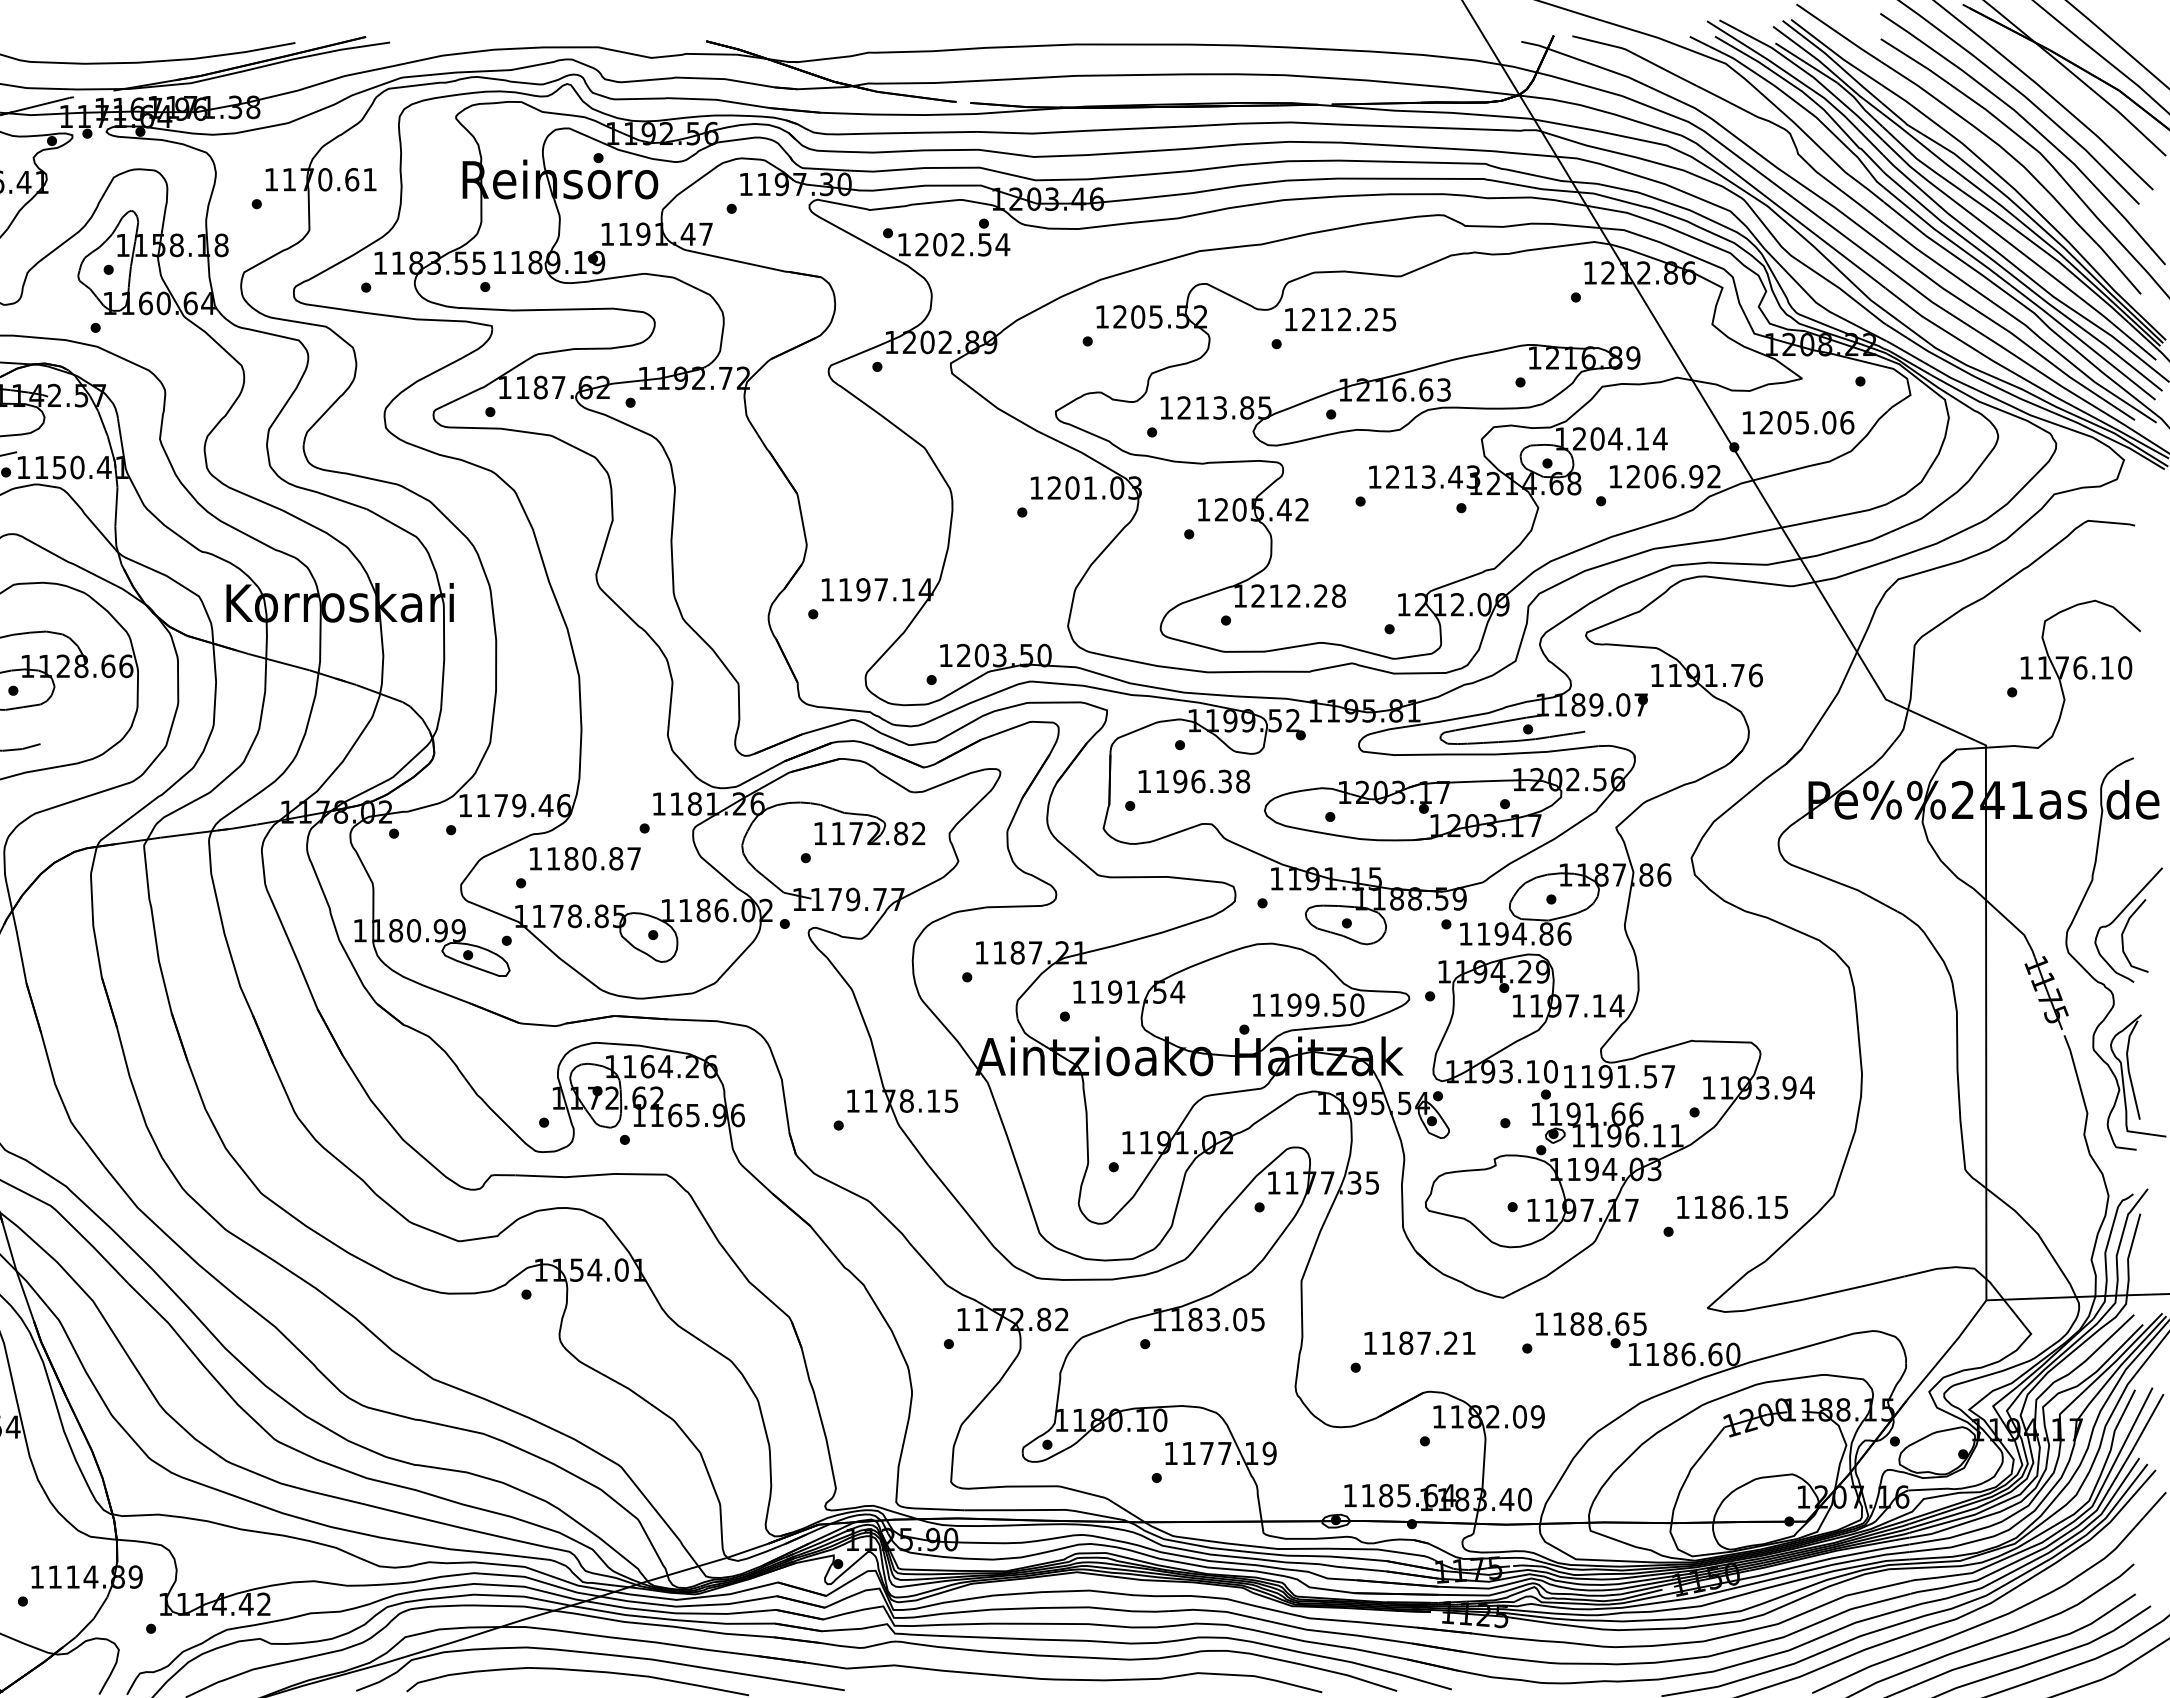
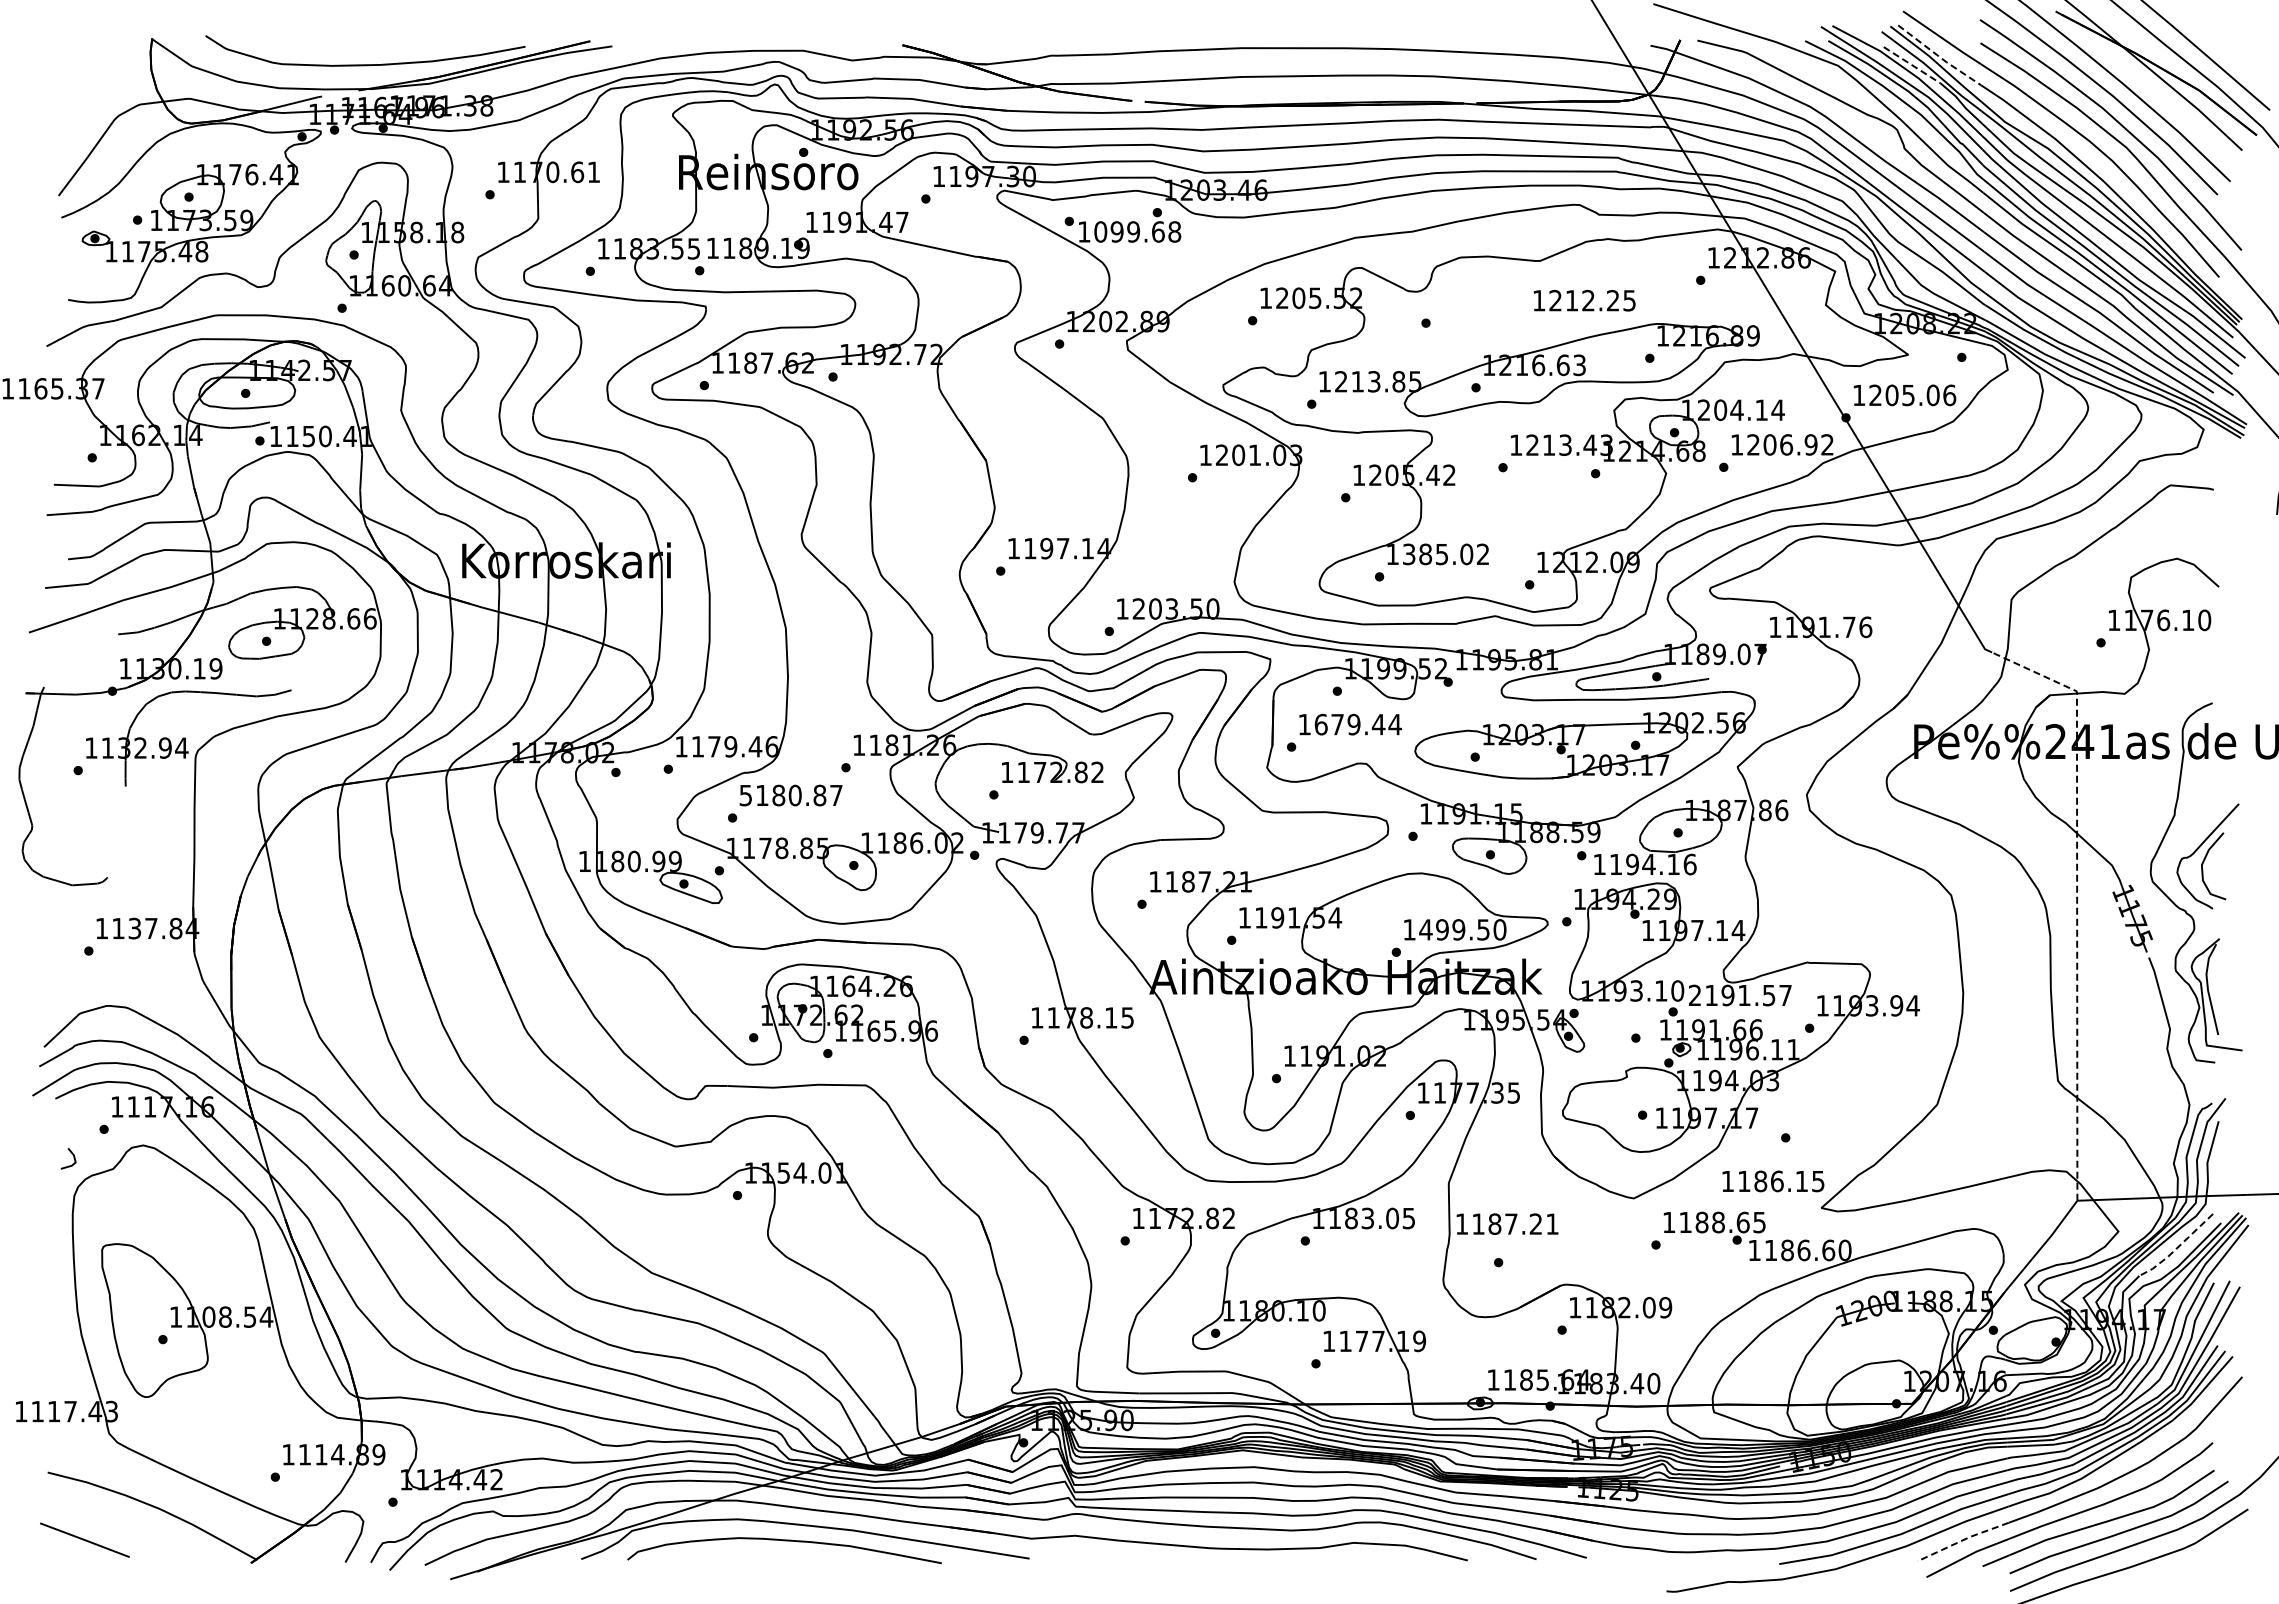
line: (1836, 53) -> (1939, 56), solid -> dashed
line: (1806, 63) -> (1912, 65), solid -> dashed
text: (962, 244) -> (1137, 231), 1202.54 -> 1099.68
text: (1340, 319) -> (1584, 300), moved
text: (1298, 596) -> (1446, 554), 1212.28 -> 1385.02
text: (1202, 781) -> (1357, 724), 1196.38 -> 1679.44
text: (535, 858) -> (745, 795), 1180.87 -> 5180.87
text: (1546, 933) -> (1673, 864), 1194.86 -> 1194.16
line: (1986, 971) -> (2077, 898), solid -> dashed
text: (1276, 1004) -> (1425, 929), 1199.50 -> 1499.50
text: (1569, 1075) -> (1694, 994), 1191.57 -> 2191.57
text: (1732, 1207) -> (1773, 1181), moved
text: (1419, 1342) -> (1507, 1223), moved
line: (2094, 1352) -> (2176, 1248), solid -> dashed
line: (1861, 1670) -> (1962, 1540), solid -> dashed

